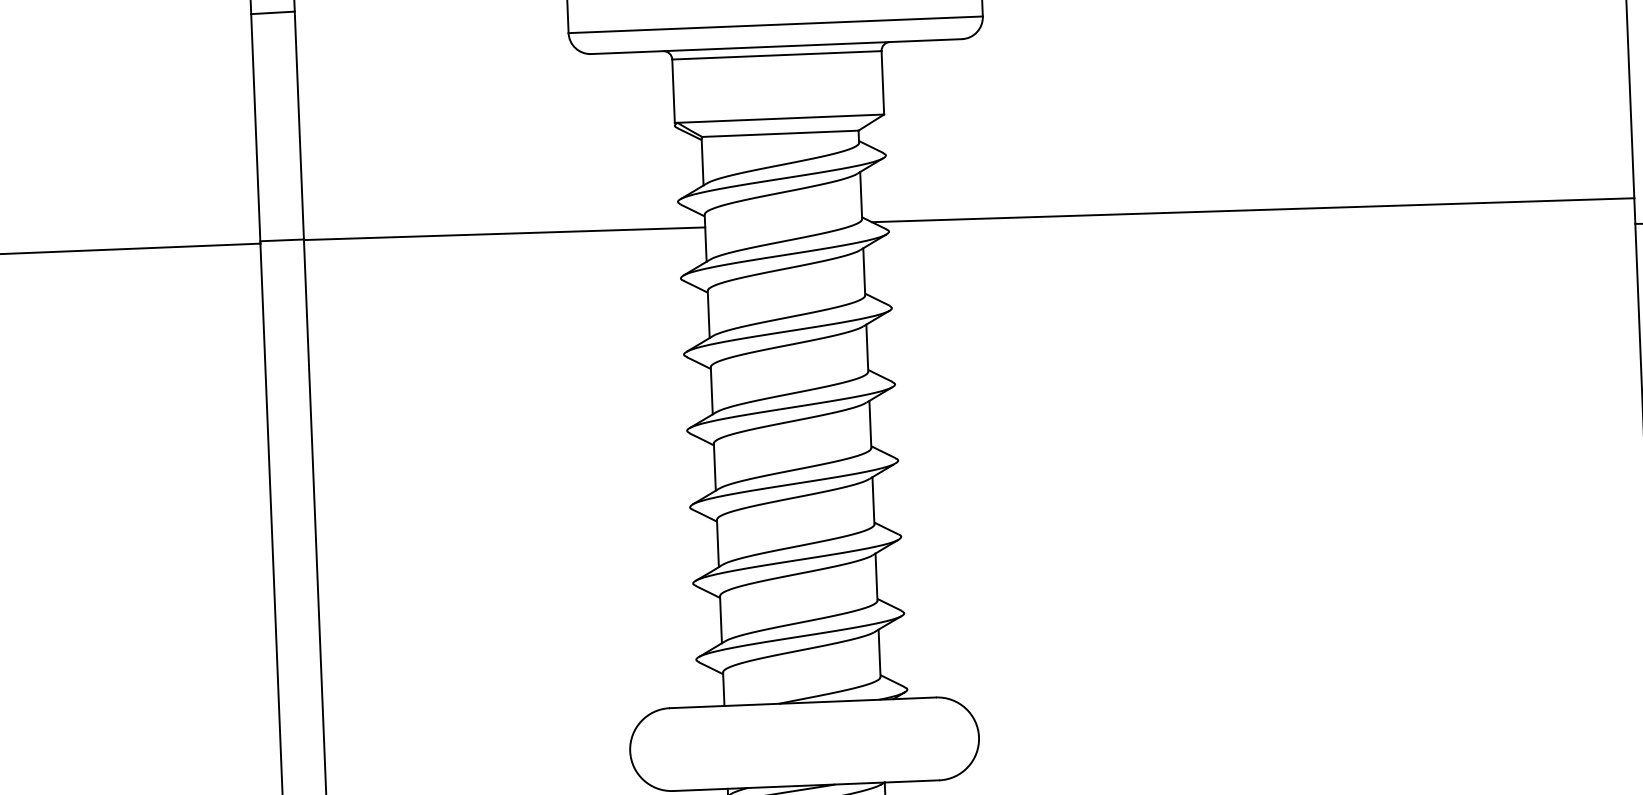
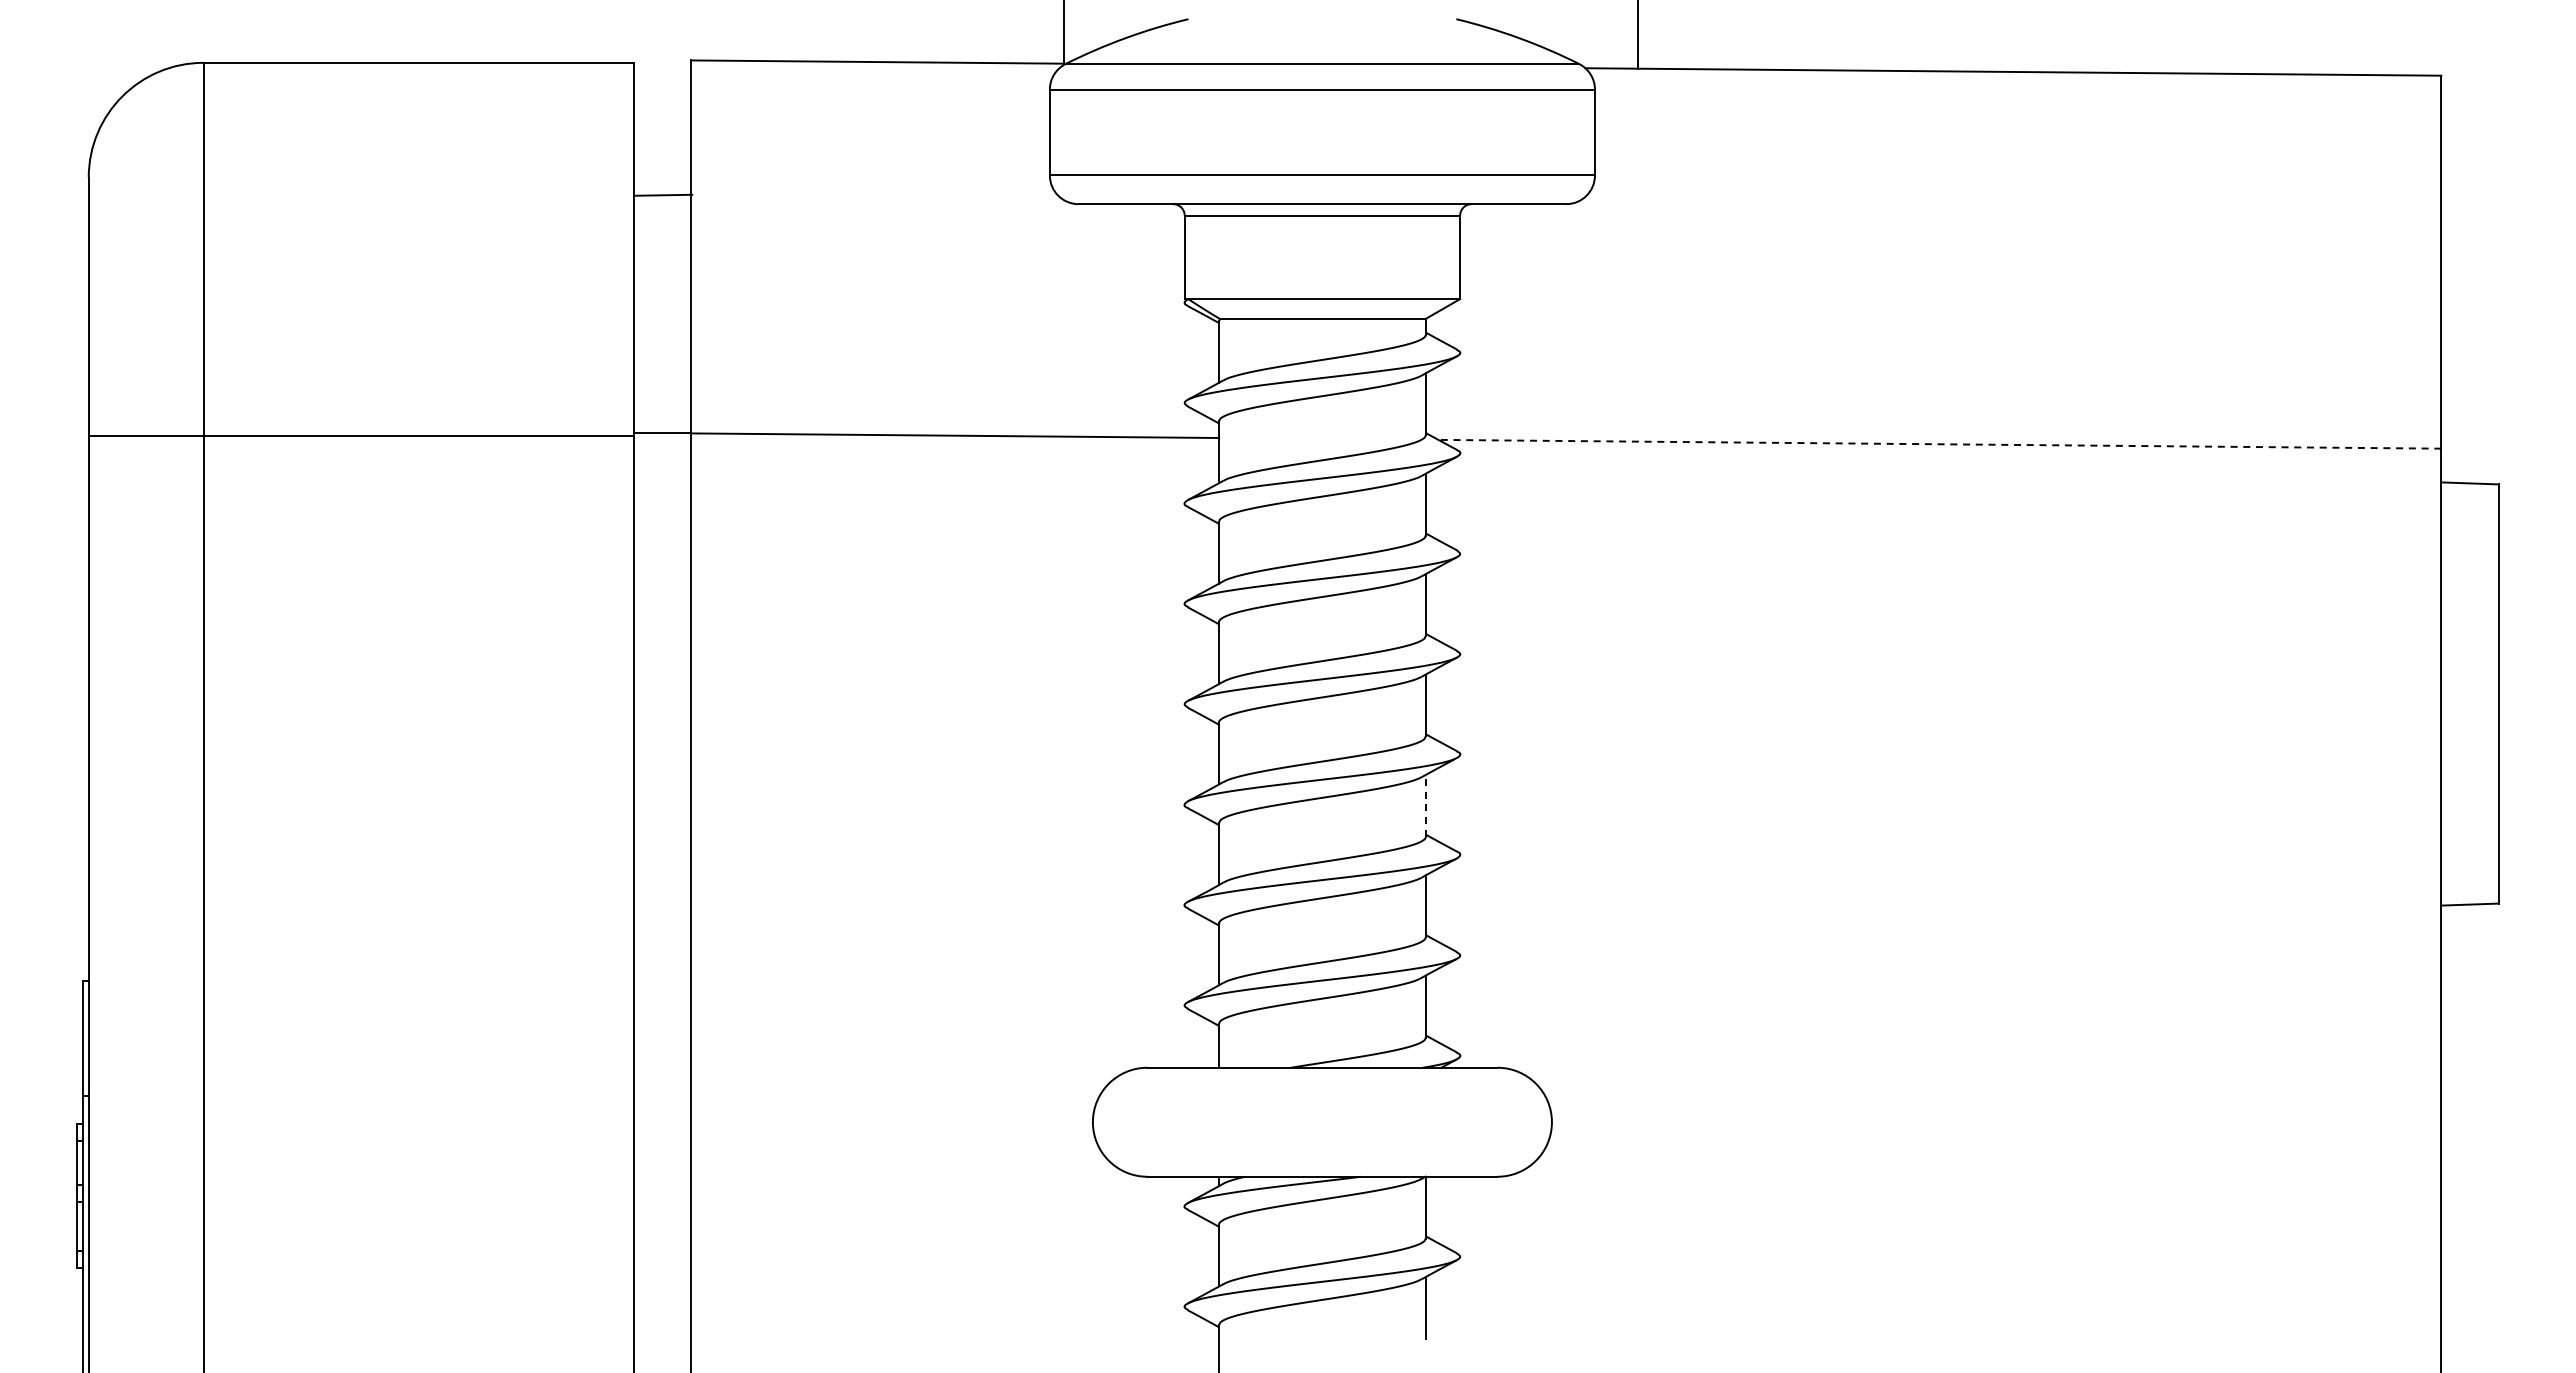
line: (272, 12) -> (663, 194), moved
line: (1252, 210) -> (1939, 444), solid -> dashed
line: (873, 500) -> (1425, 805), solid -> dashed

